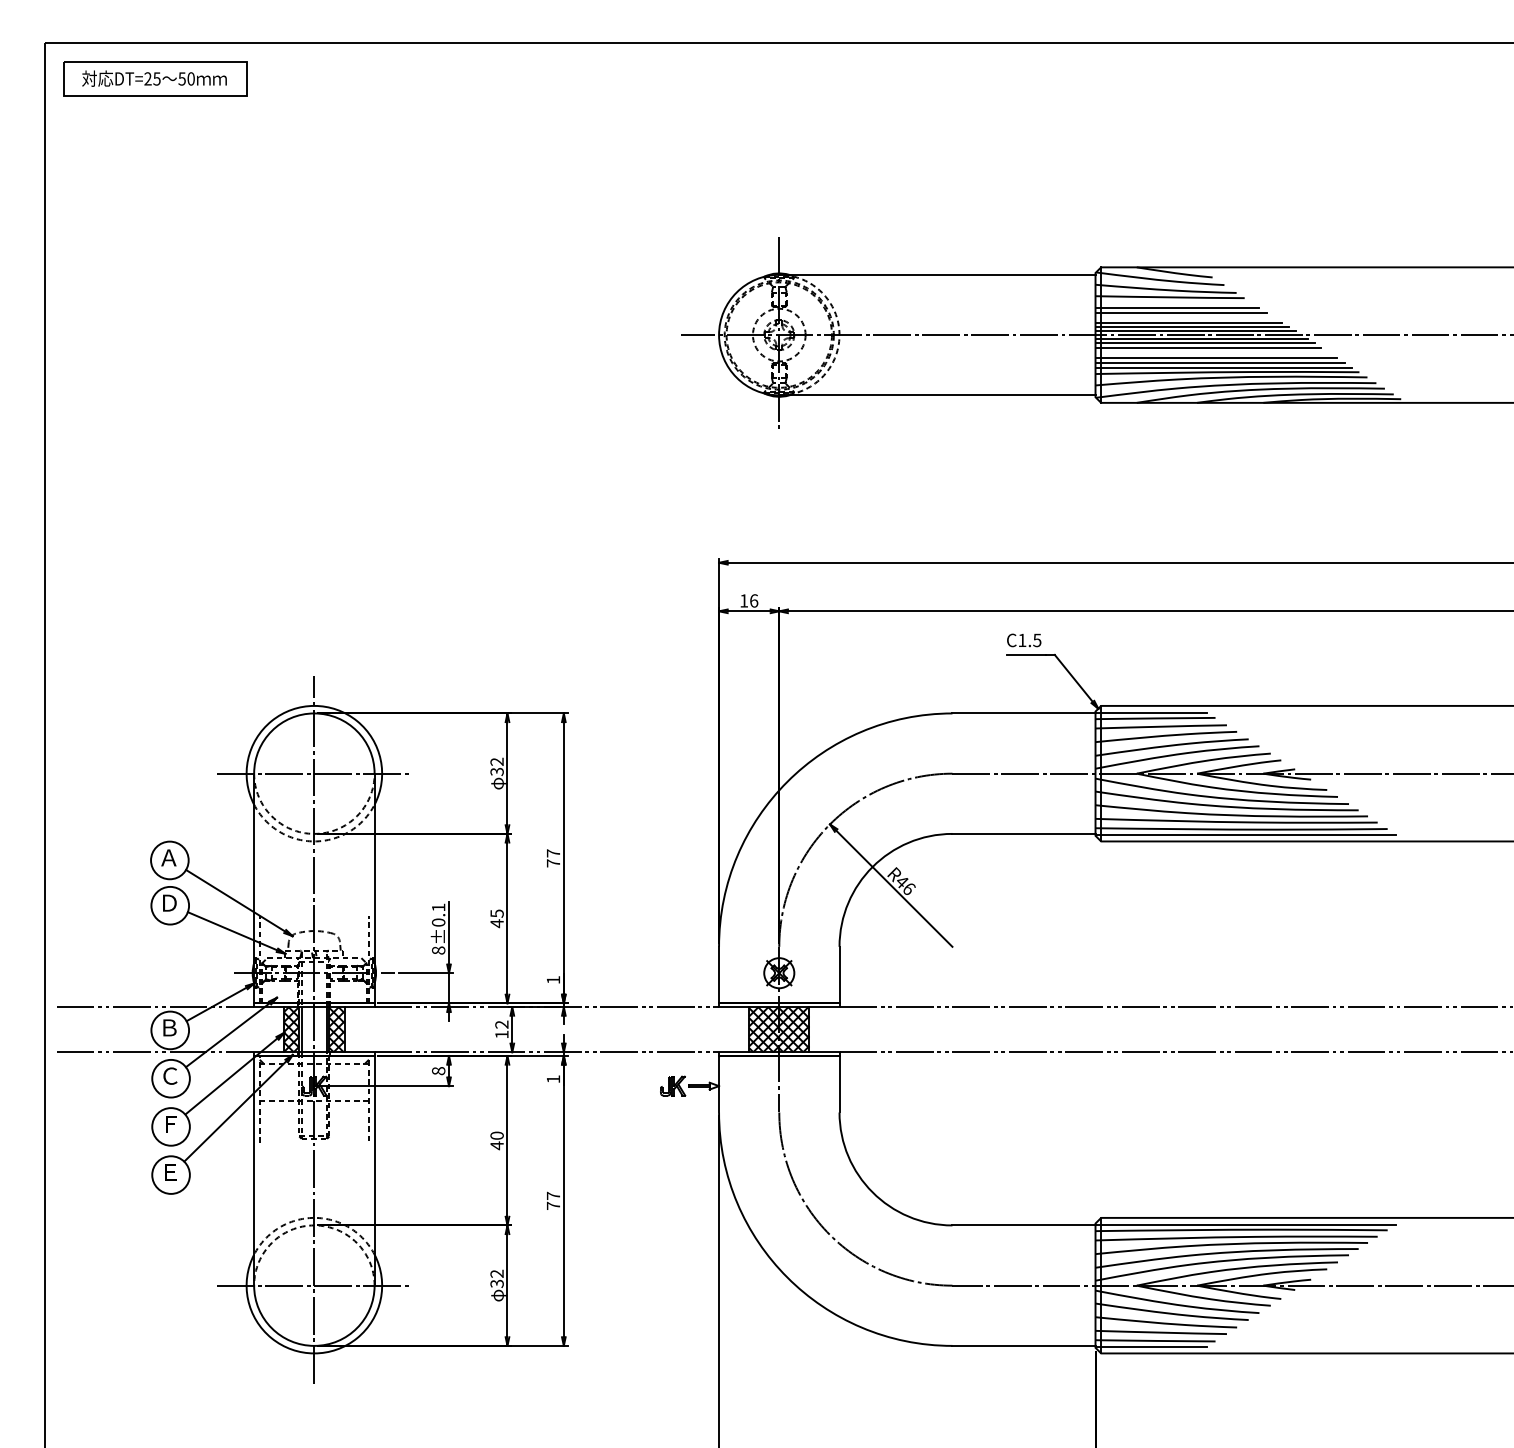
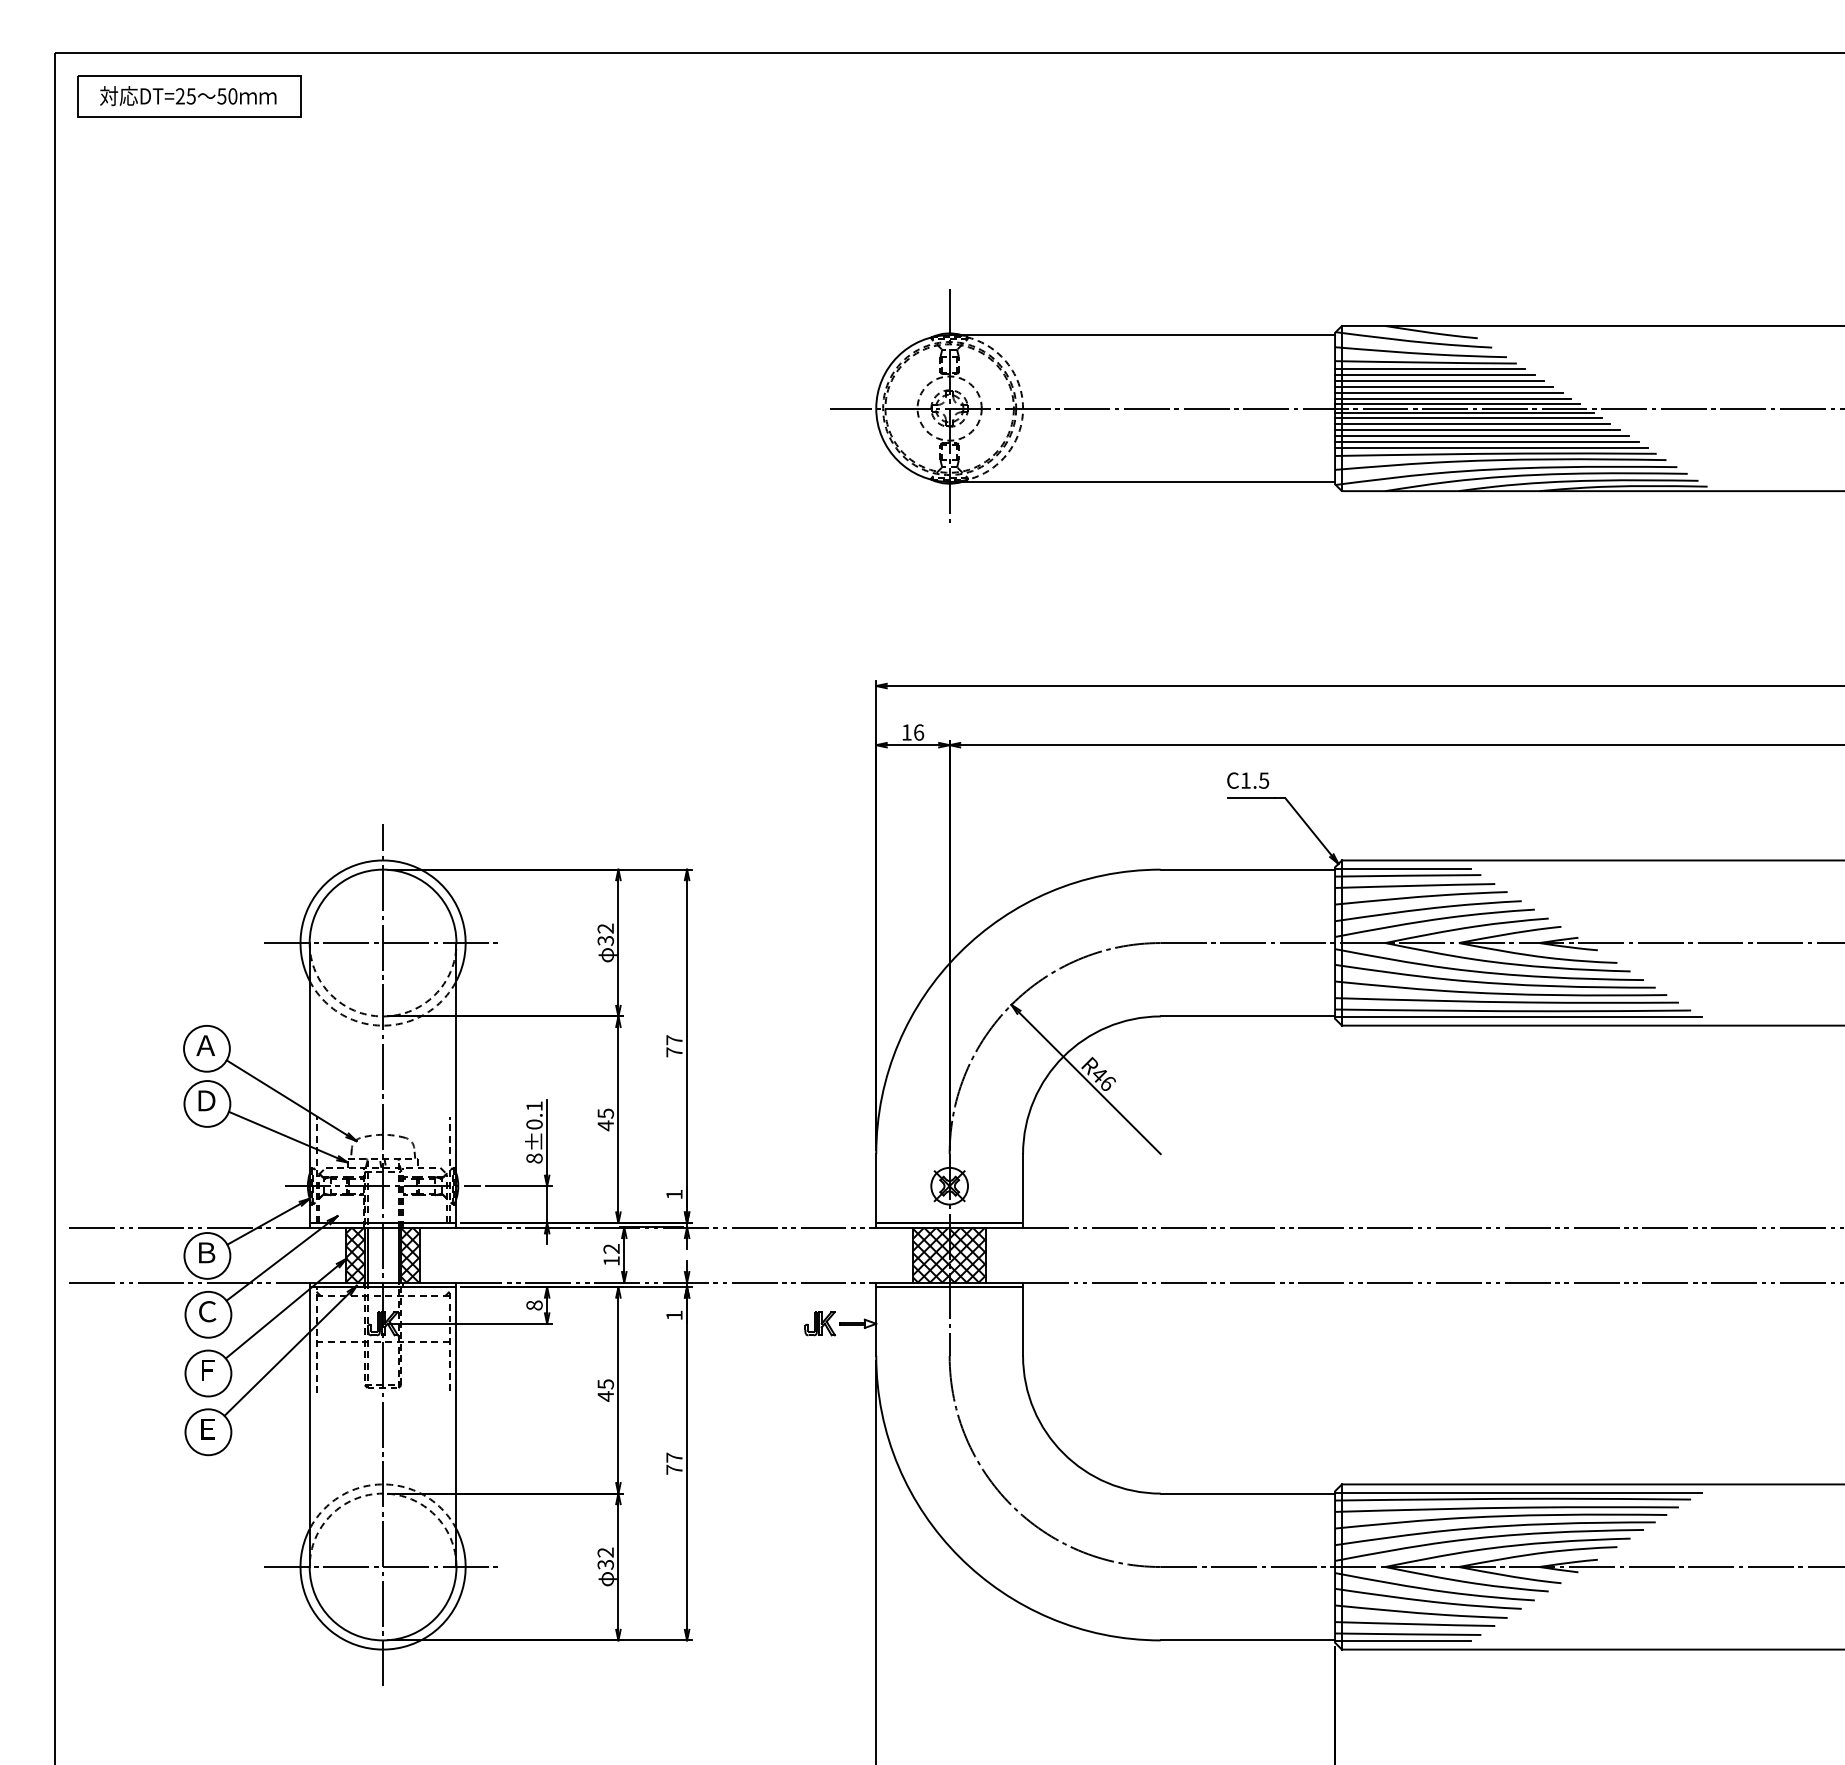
line: (1173, 302) -> (1430, 368), added
line: (1184, 317) -> (1443, 387), added
line: (1212, 352) -> (1477, 429), added
text: (496, 1135) -> (605, 1383), 40 -> 45

